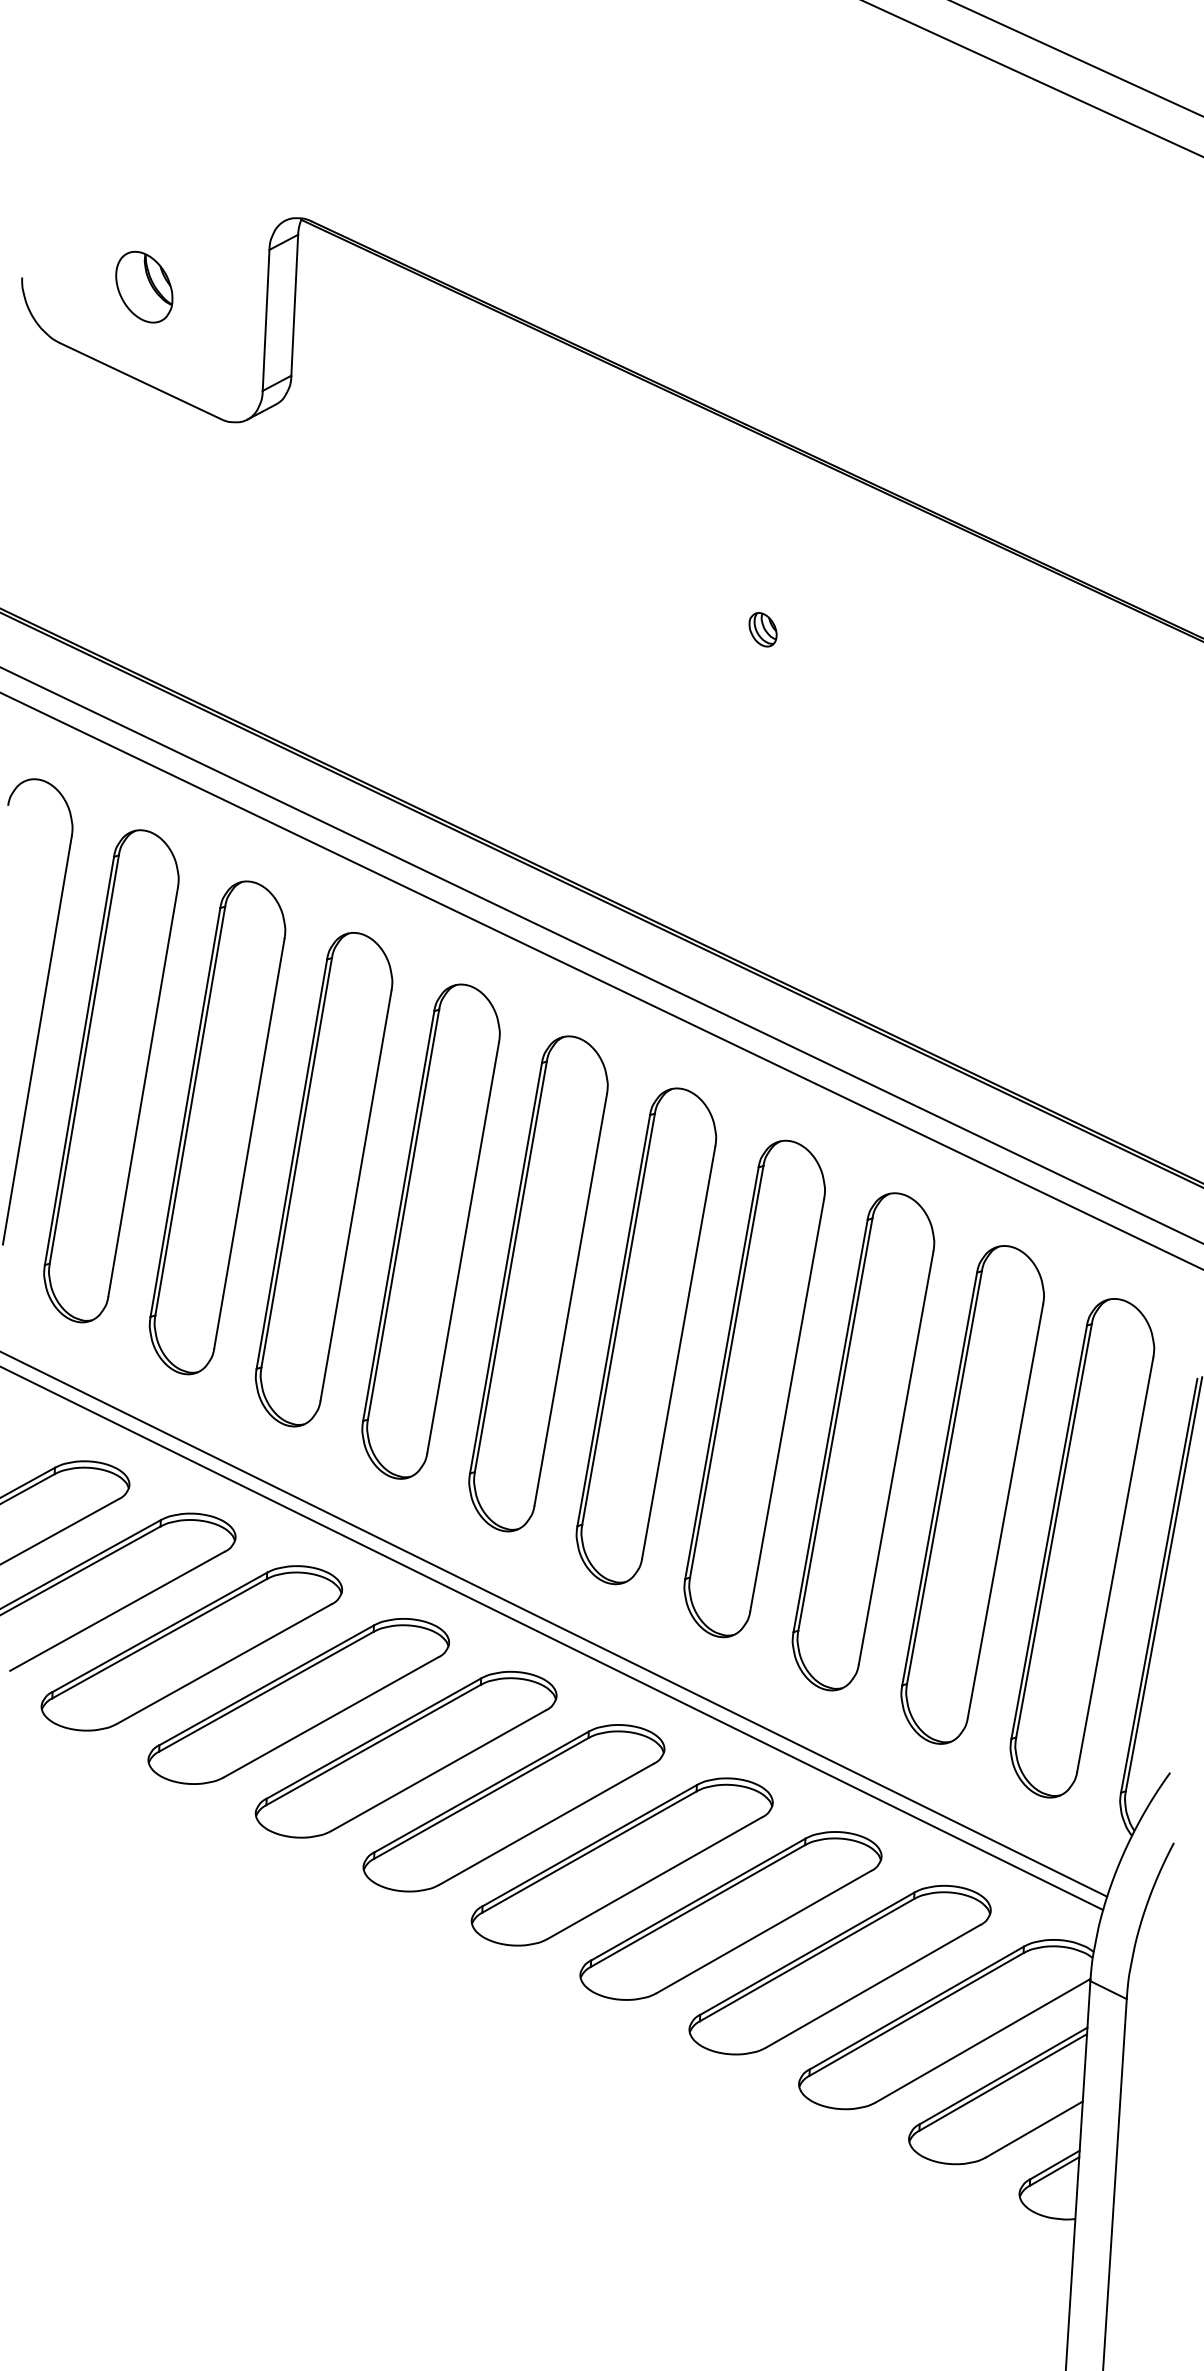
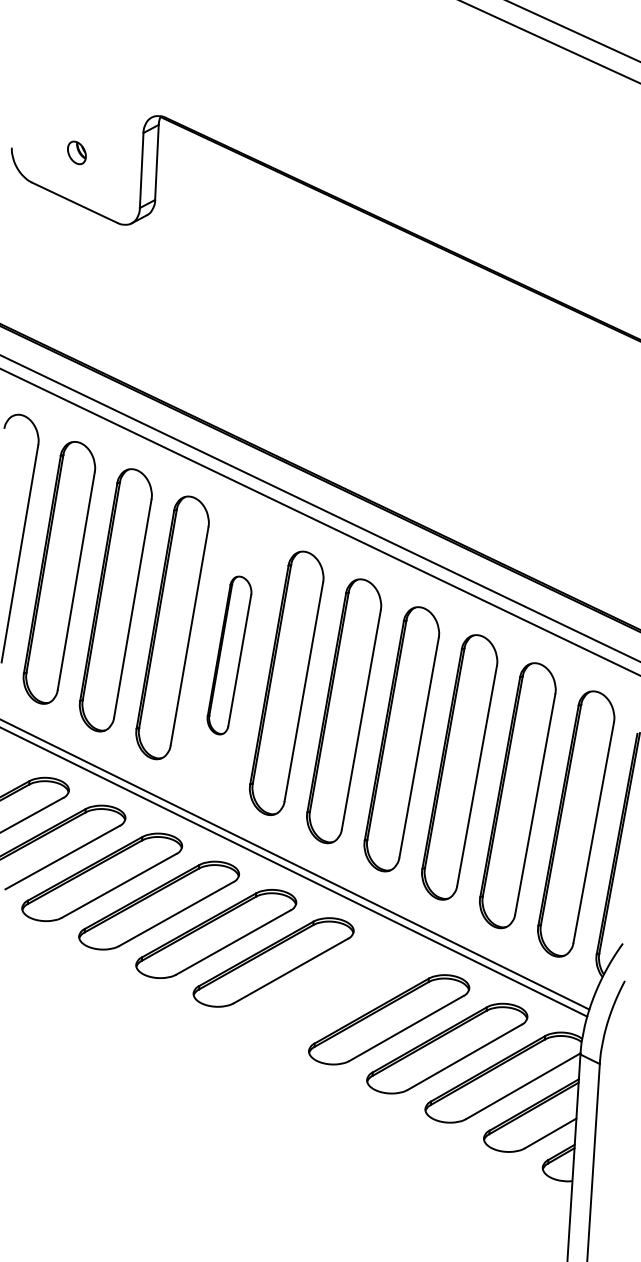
part: (143, 286) -> (76, 152), size x0.6
part: (763, 628) -> (406, 334), removed
part: (431, 1231) -> (229, 655), size x0.6
part: (622, 1860) -> (331, 990), removed

